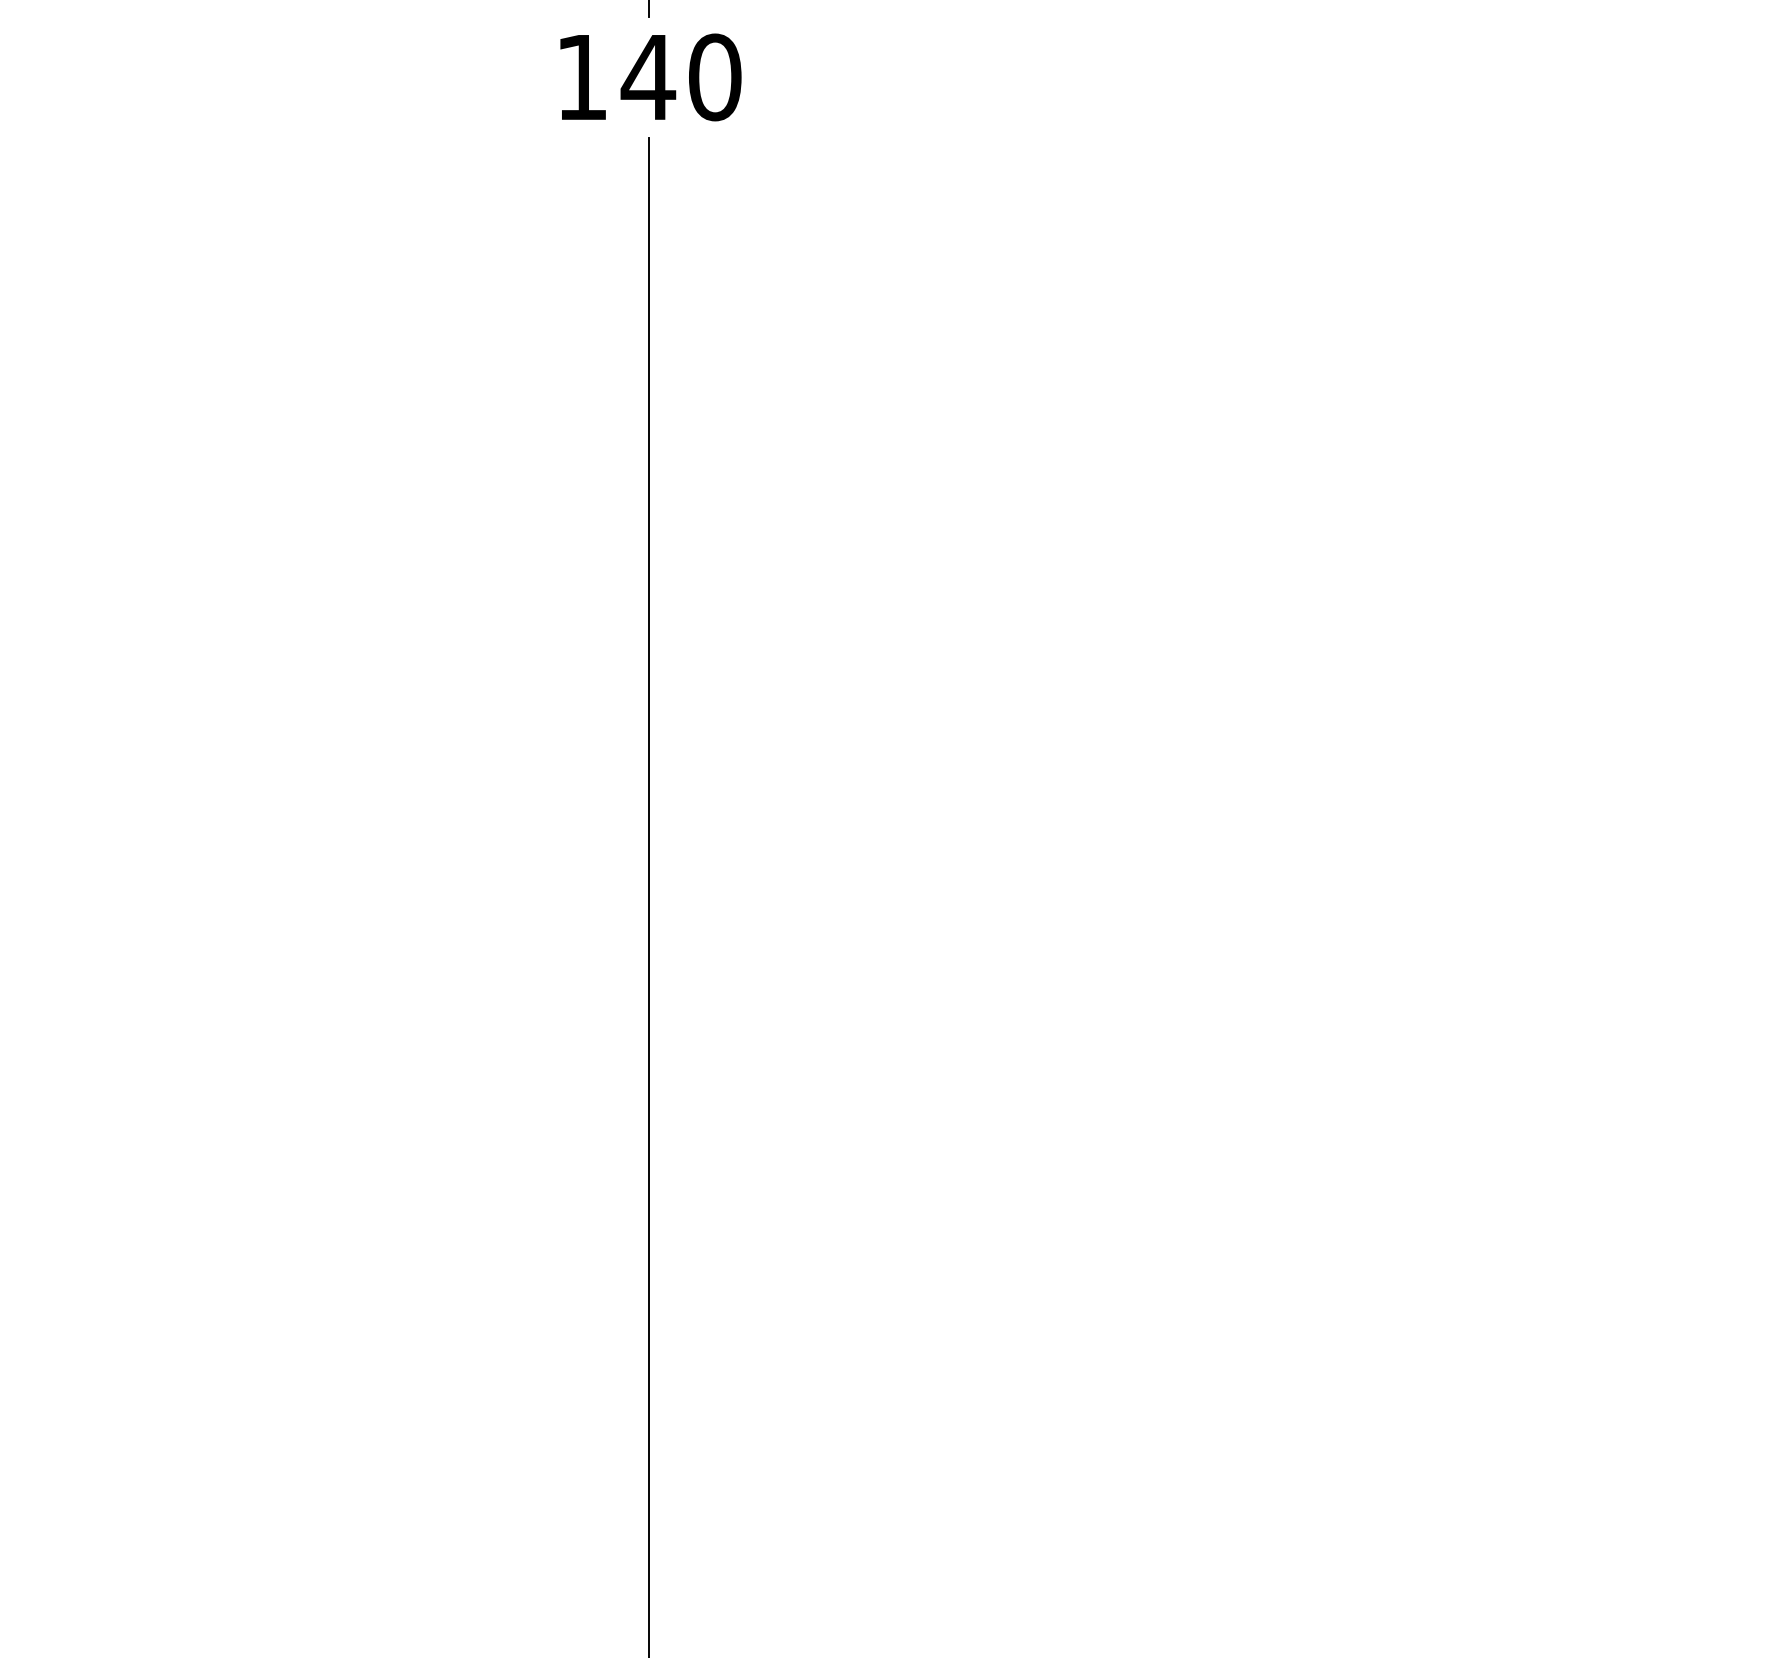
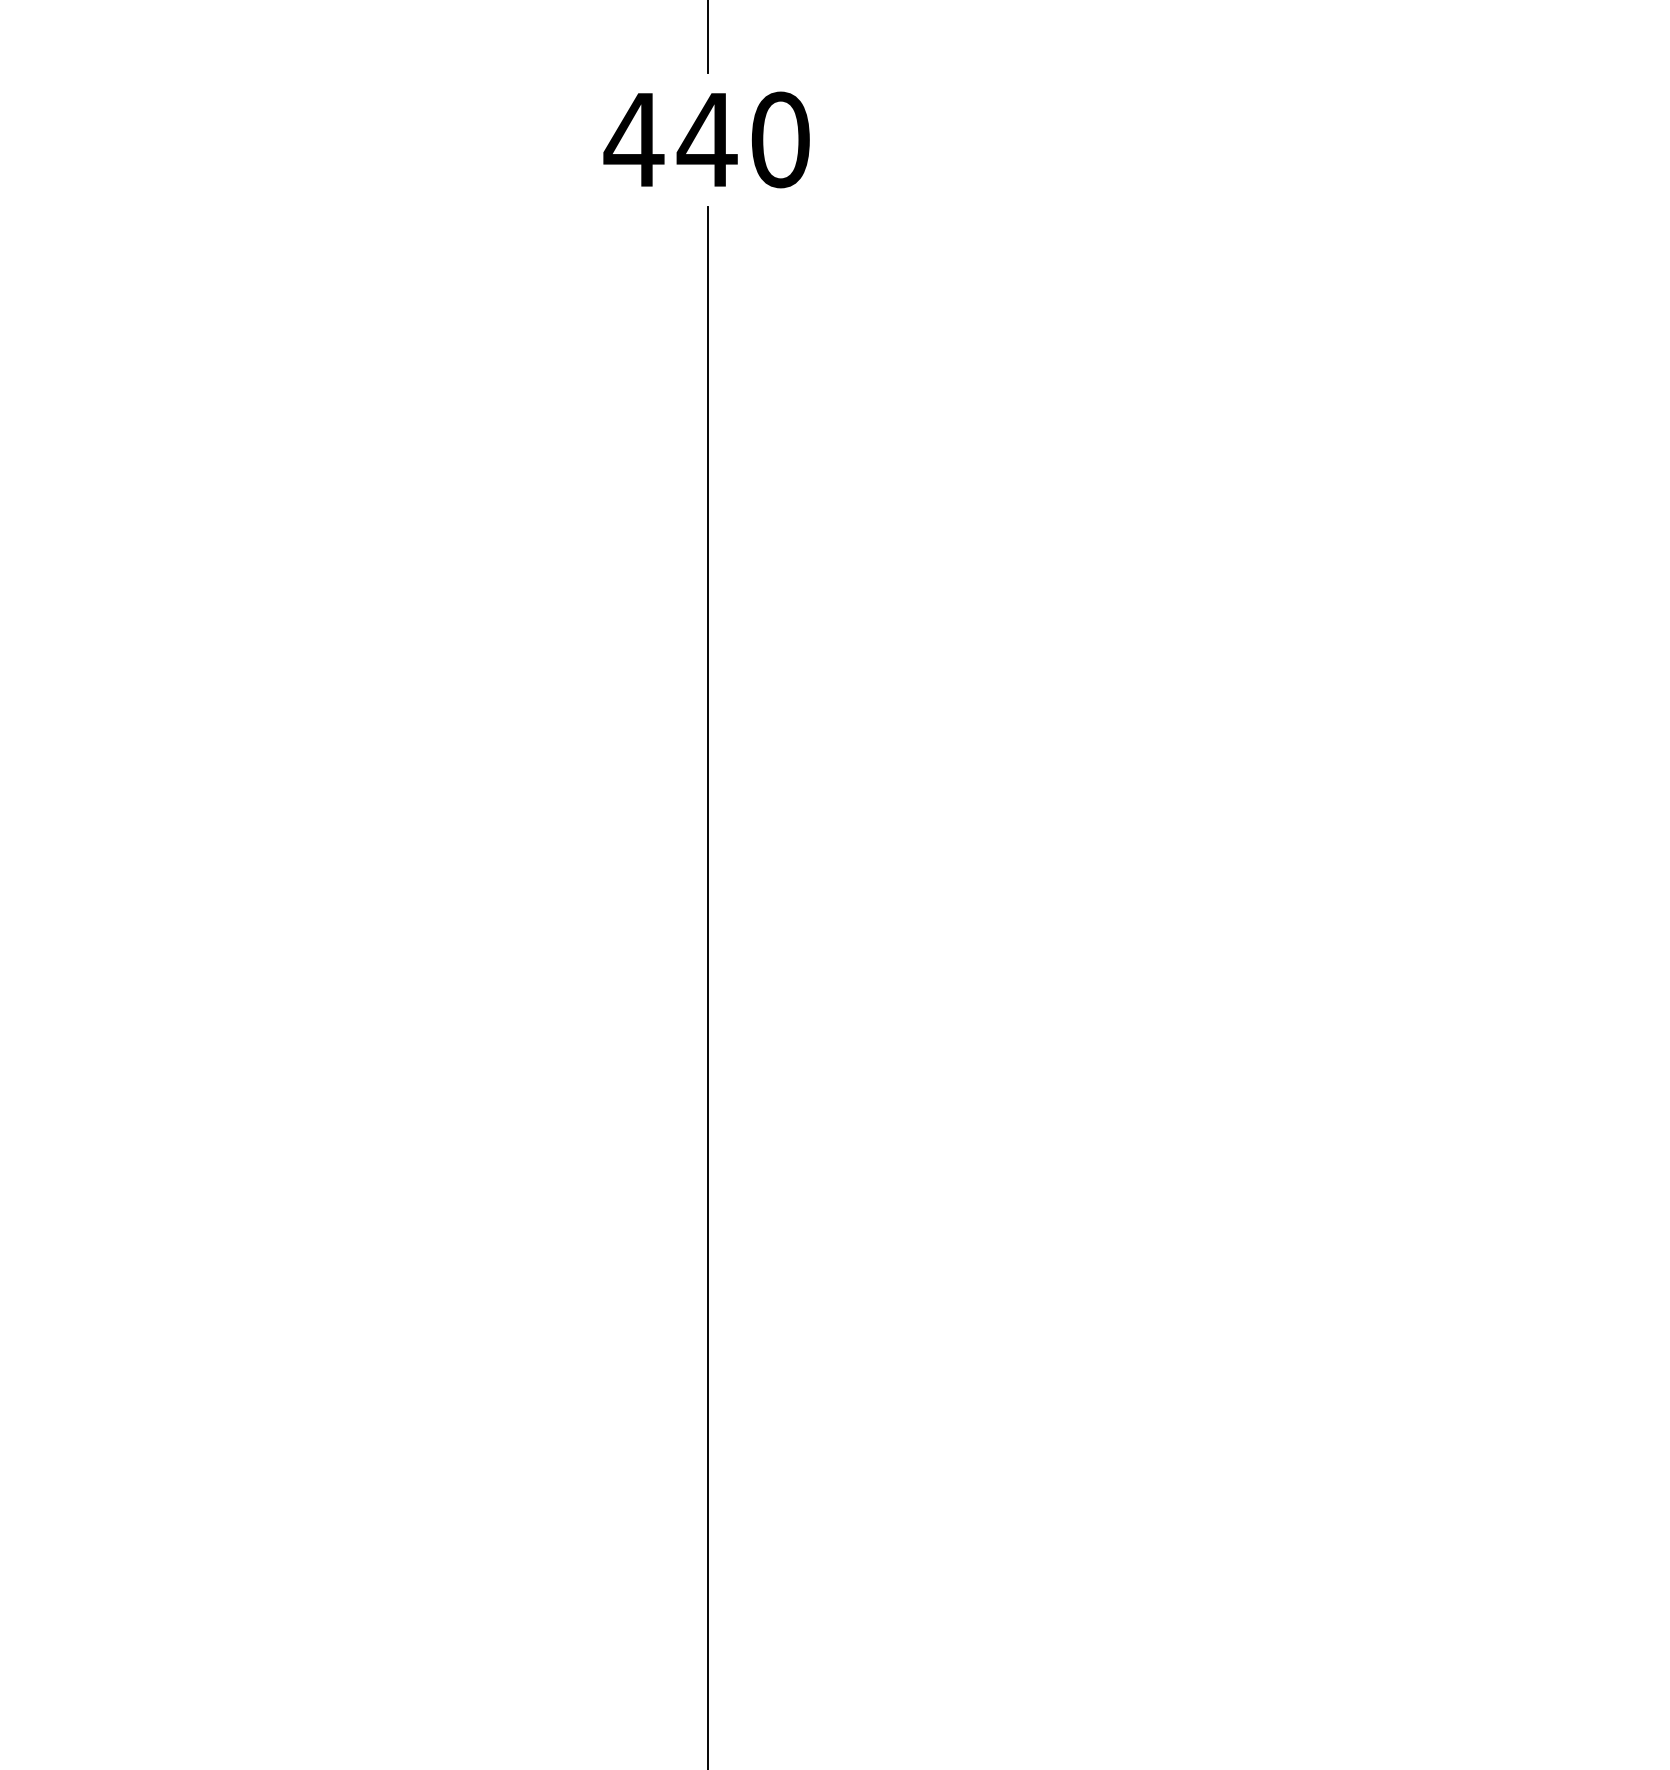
text: (581, 77) -> (633, 140), 140 -> 440

